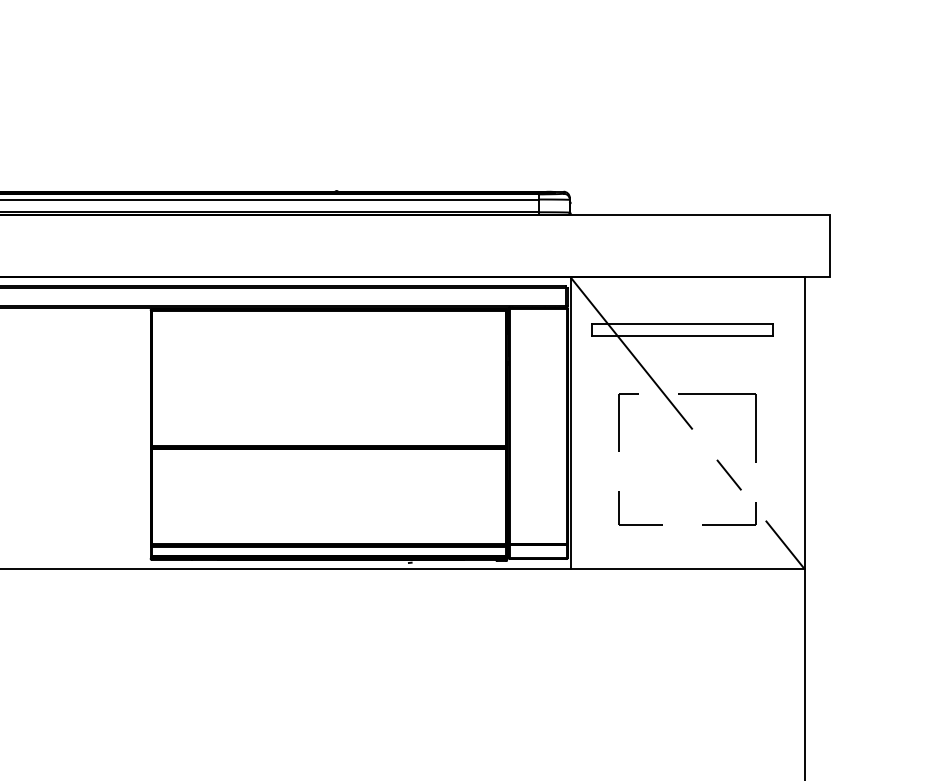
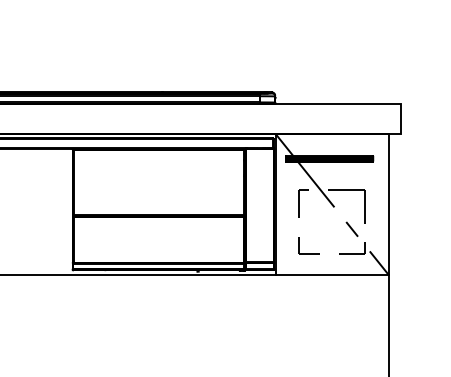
hatch: (682, 330) -> (329, 159), added

